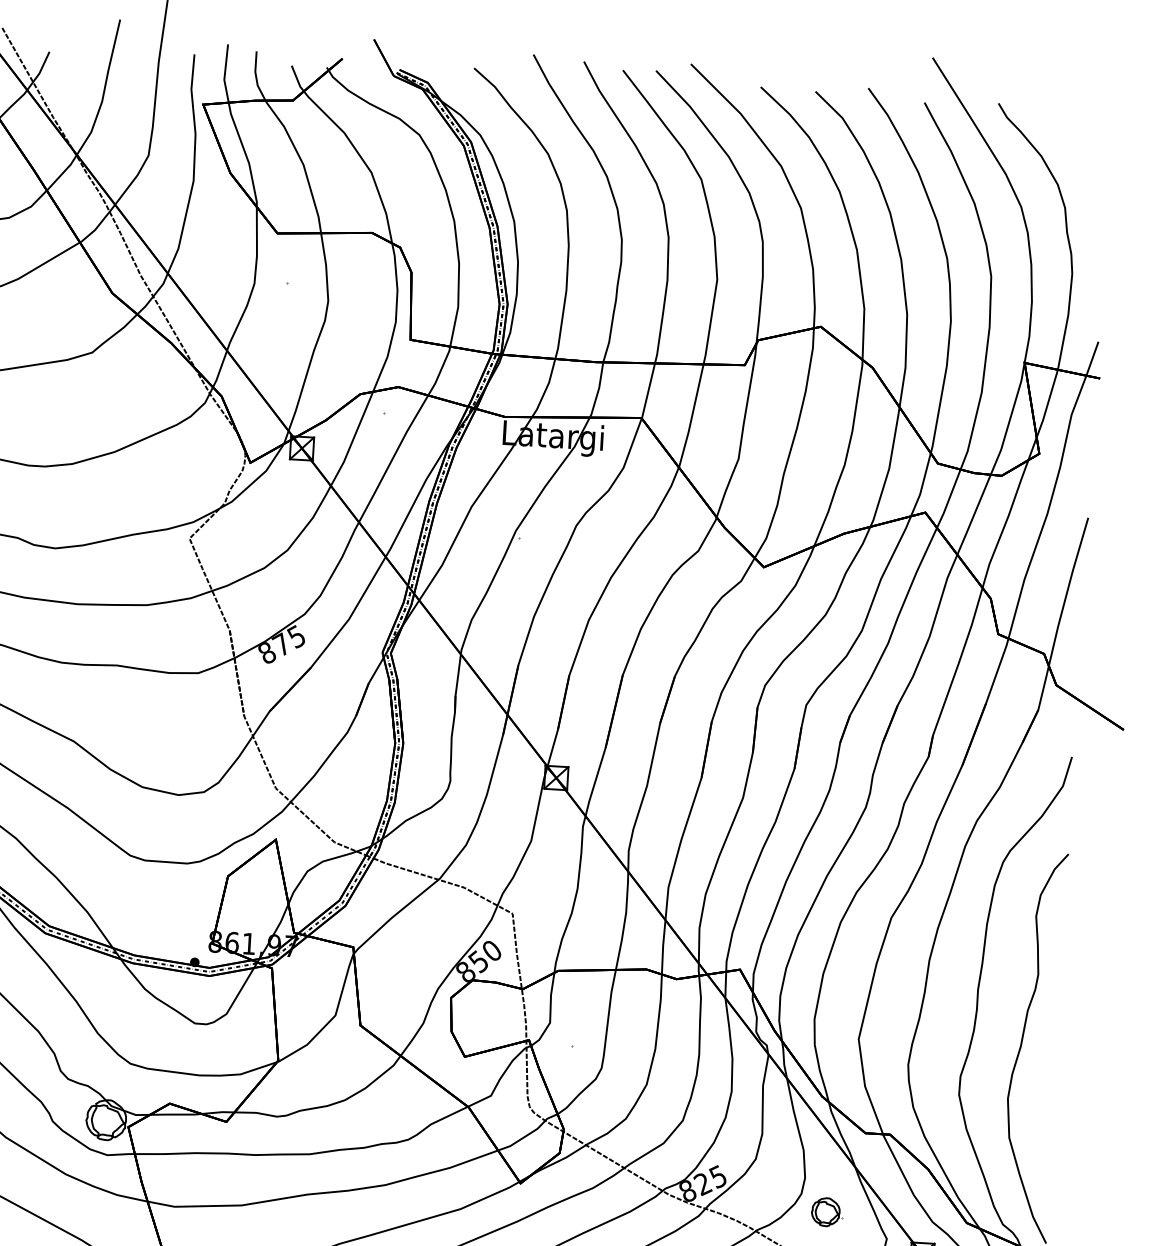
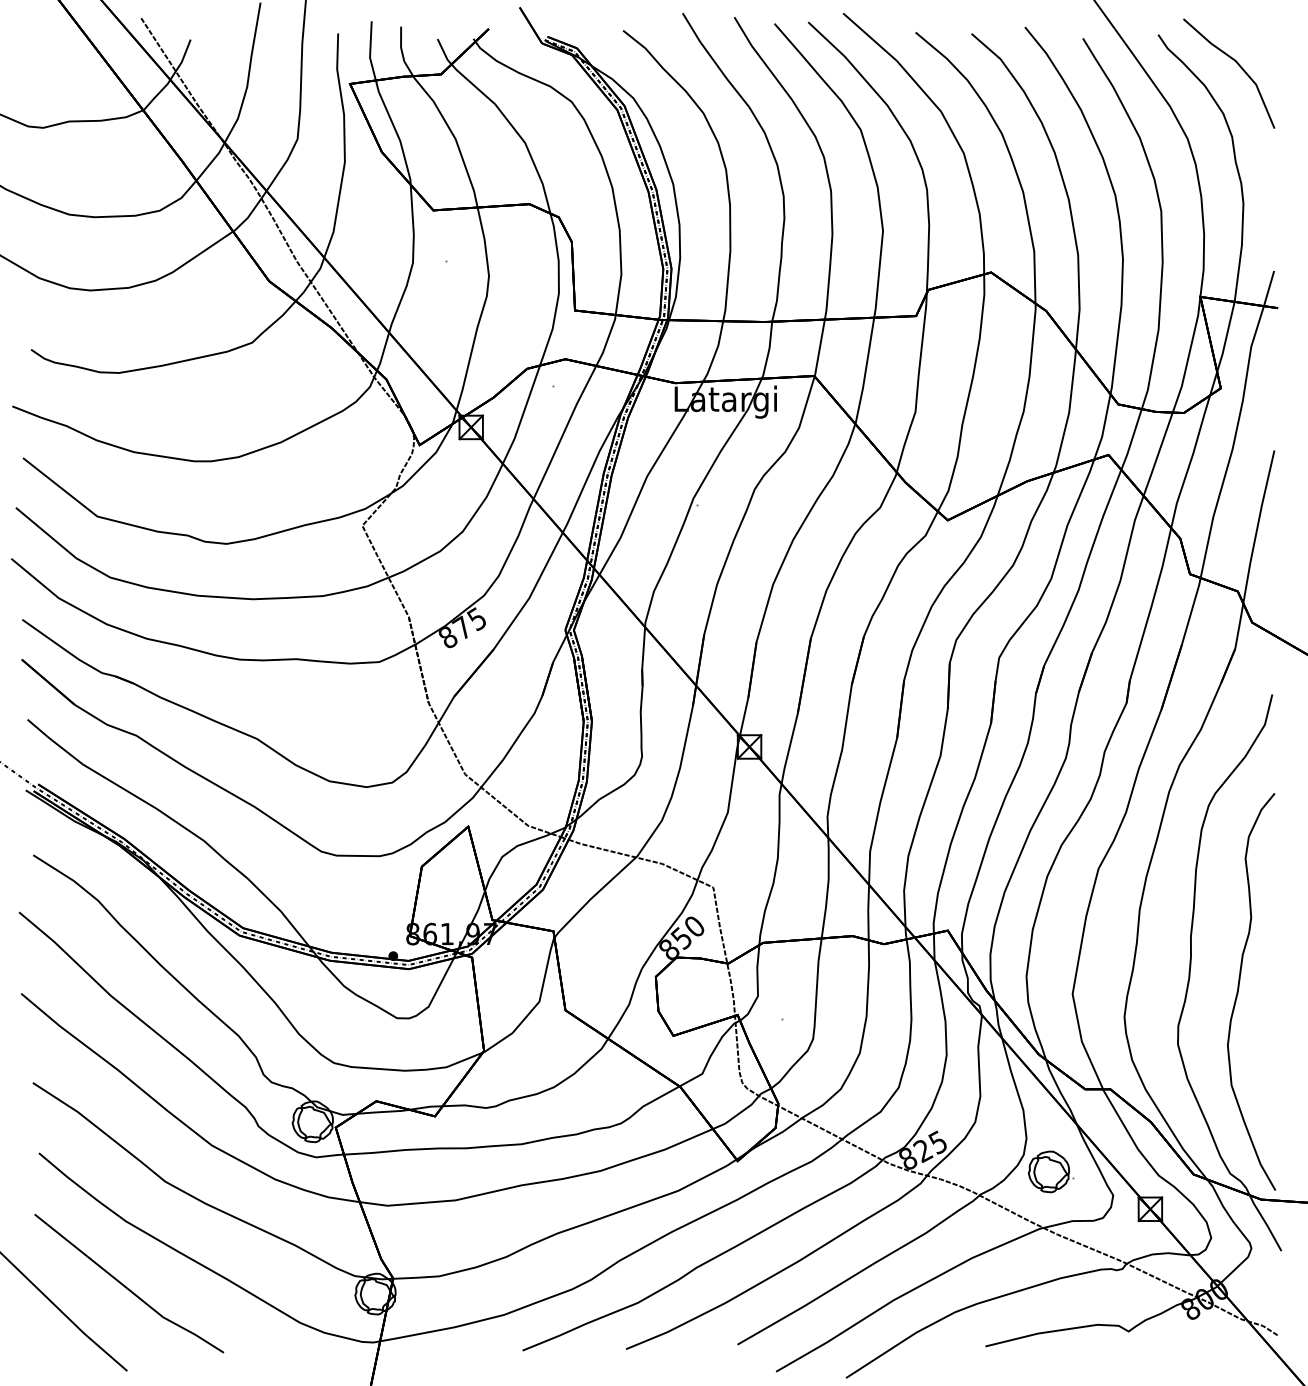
line: (1074, 137) -> (1237, 64), added
part: (826, 1211) -> (1050, 1171), size x1.43

